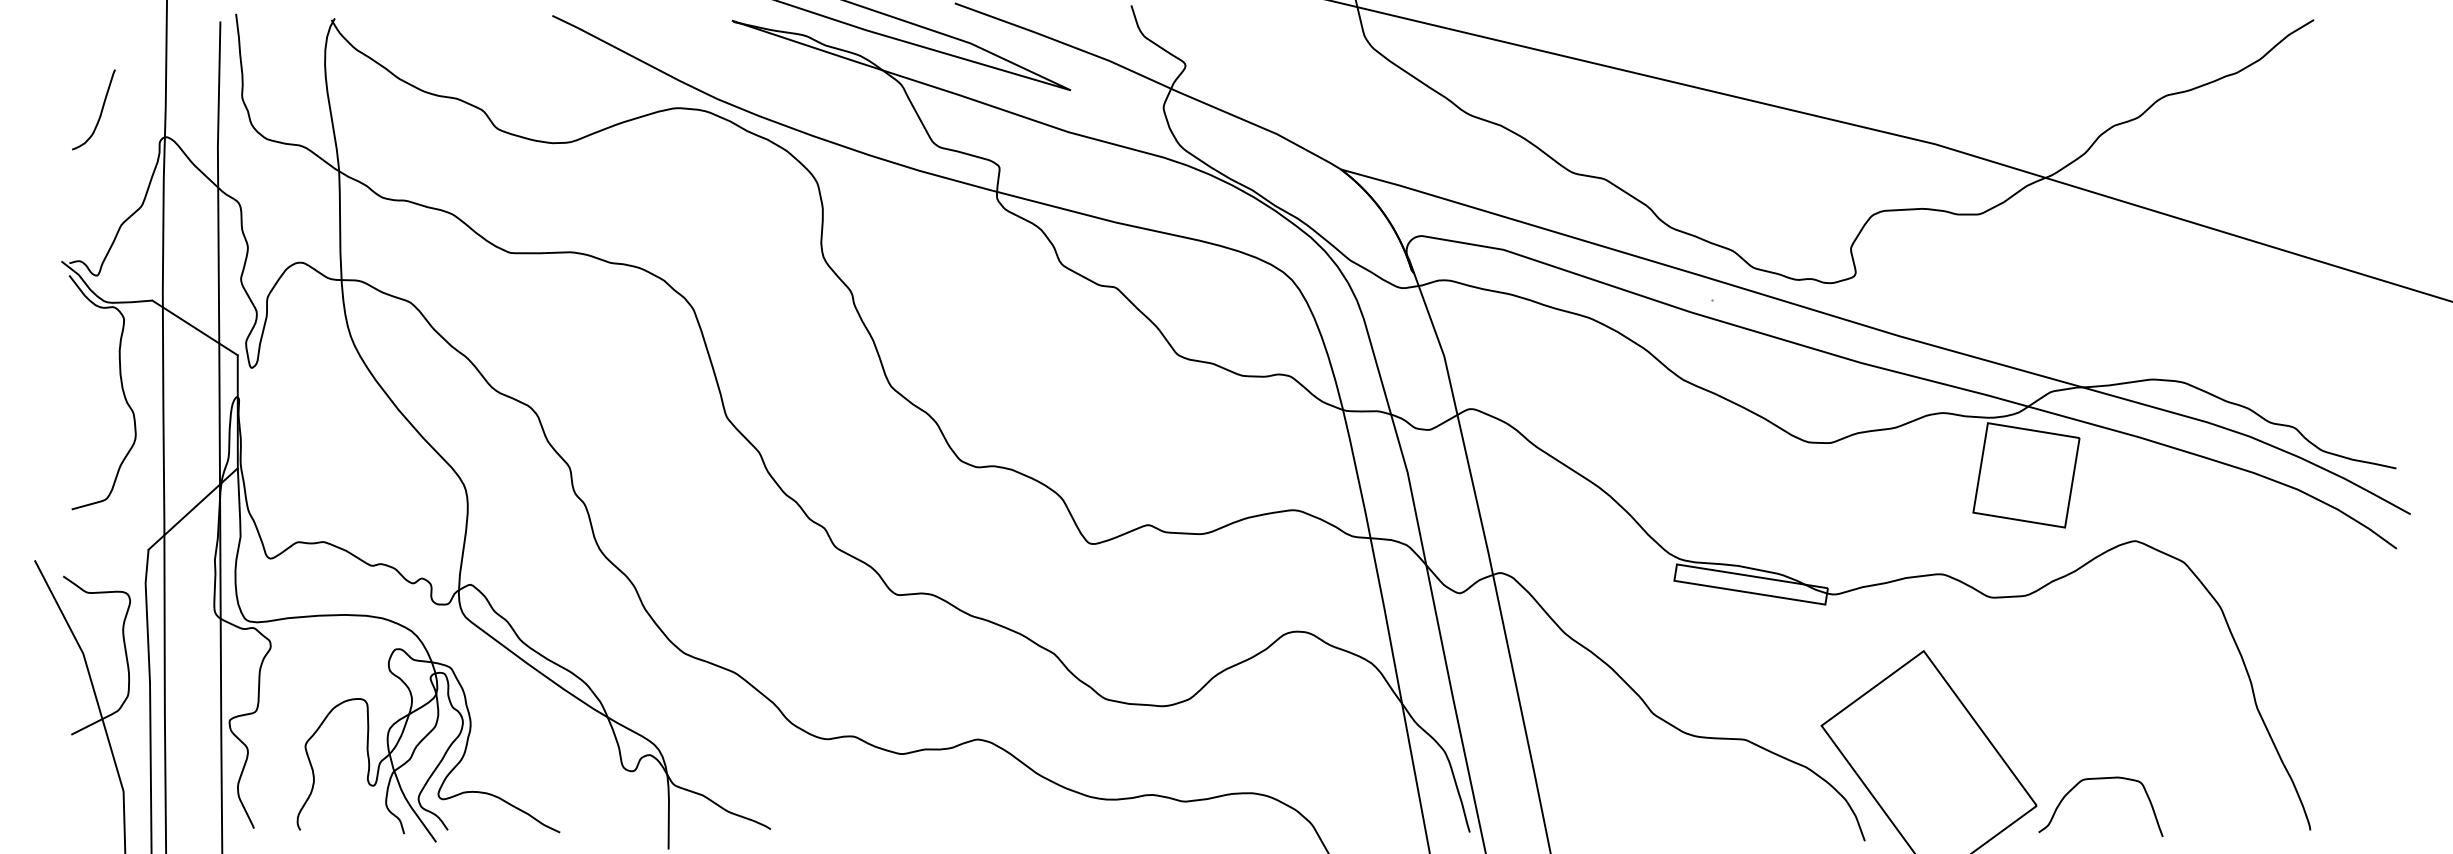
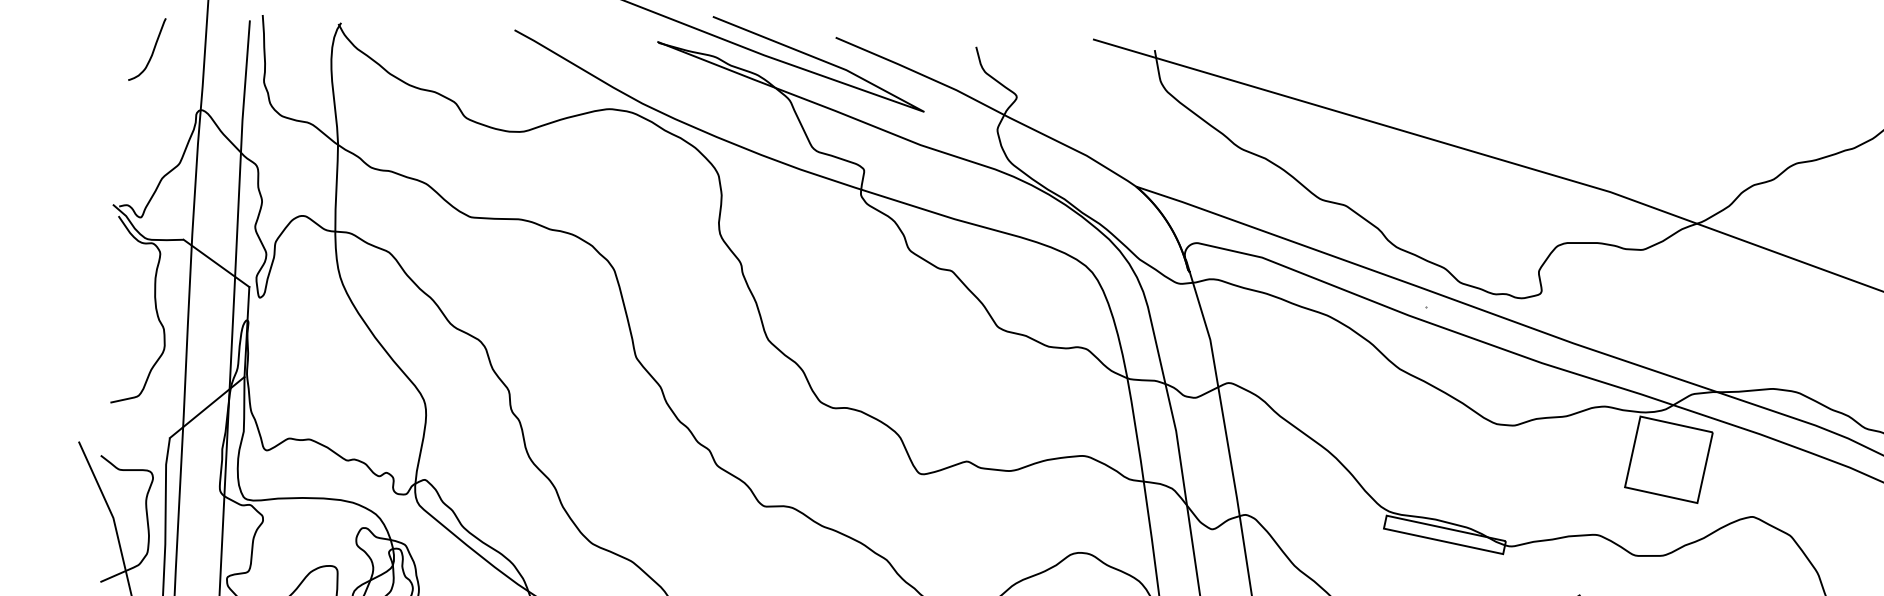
curve: (100, 111) -> (152, 51), moved

